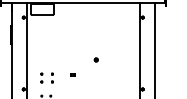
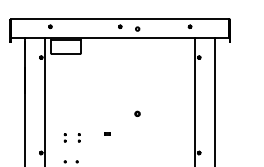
part: (41, 77) -> (64, 137), size x0.6
part: (51, 77) -> (78, 137), size x0.6

